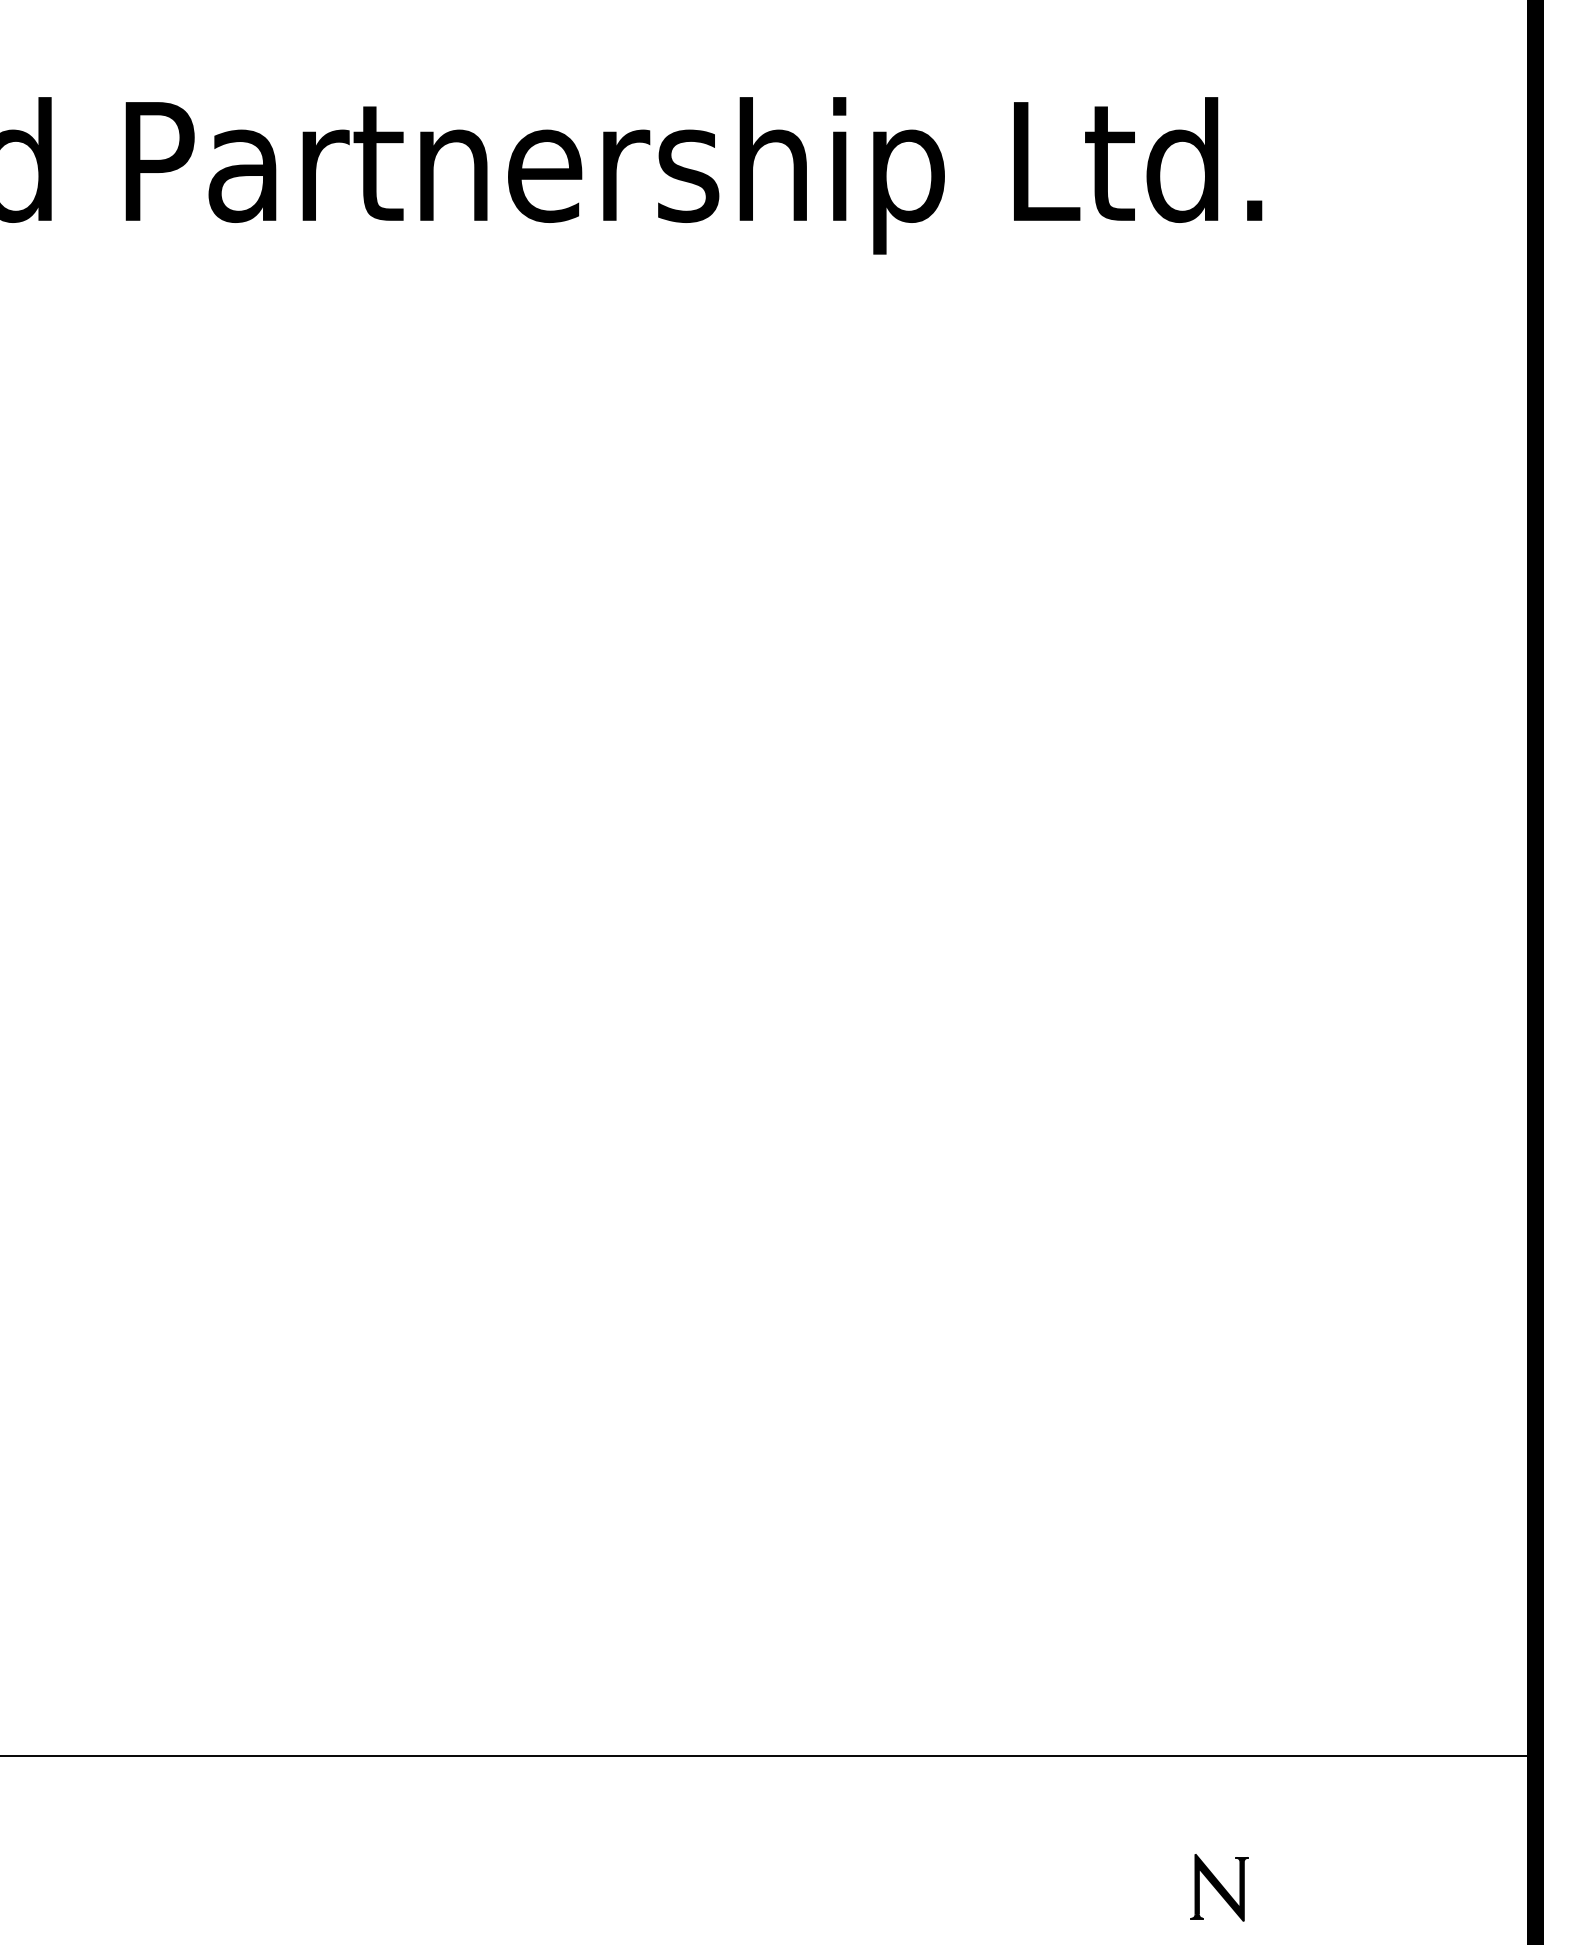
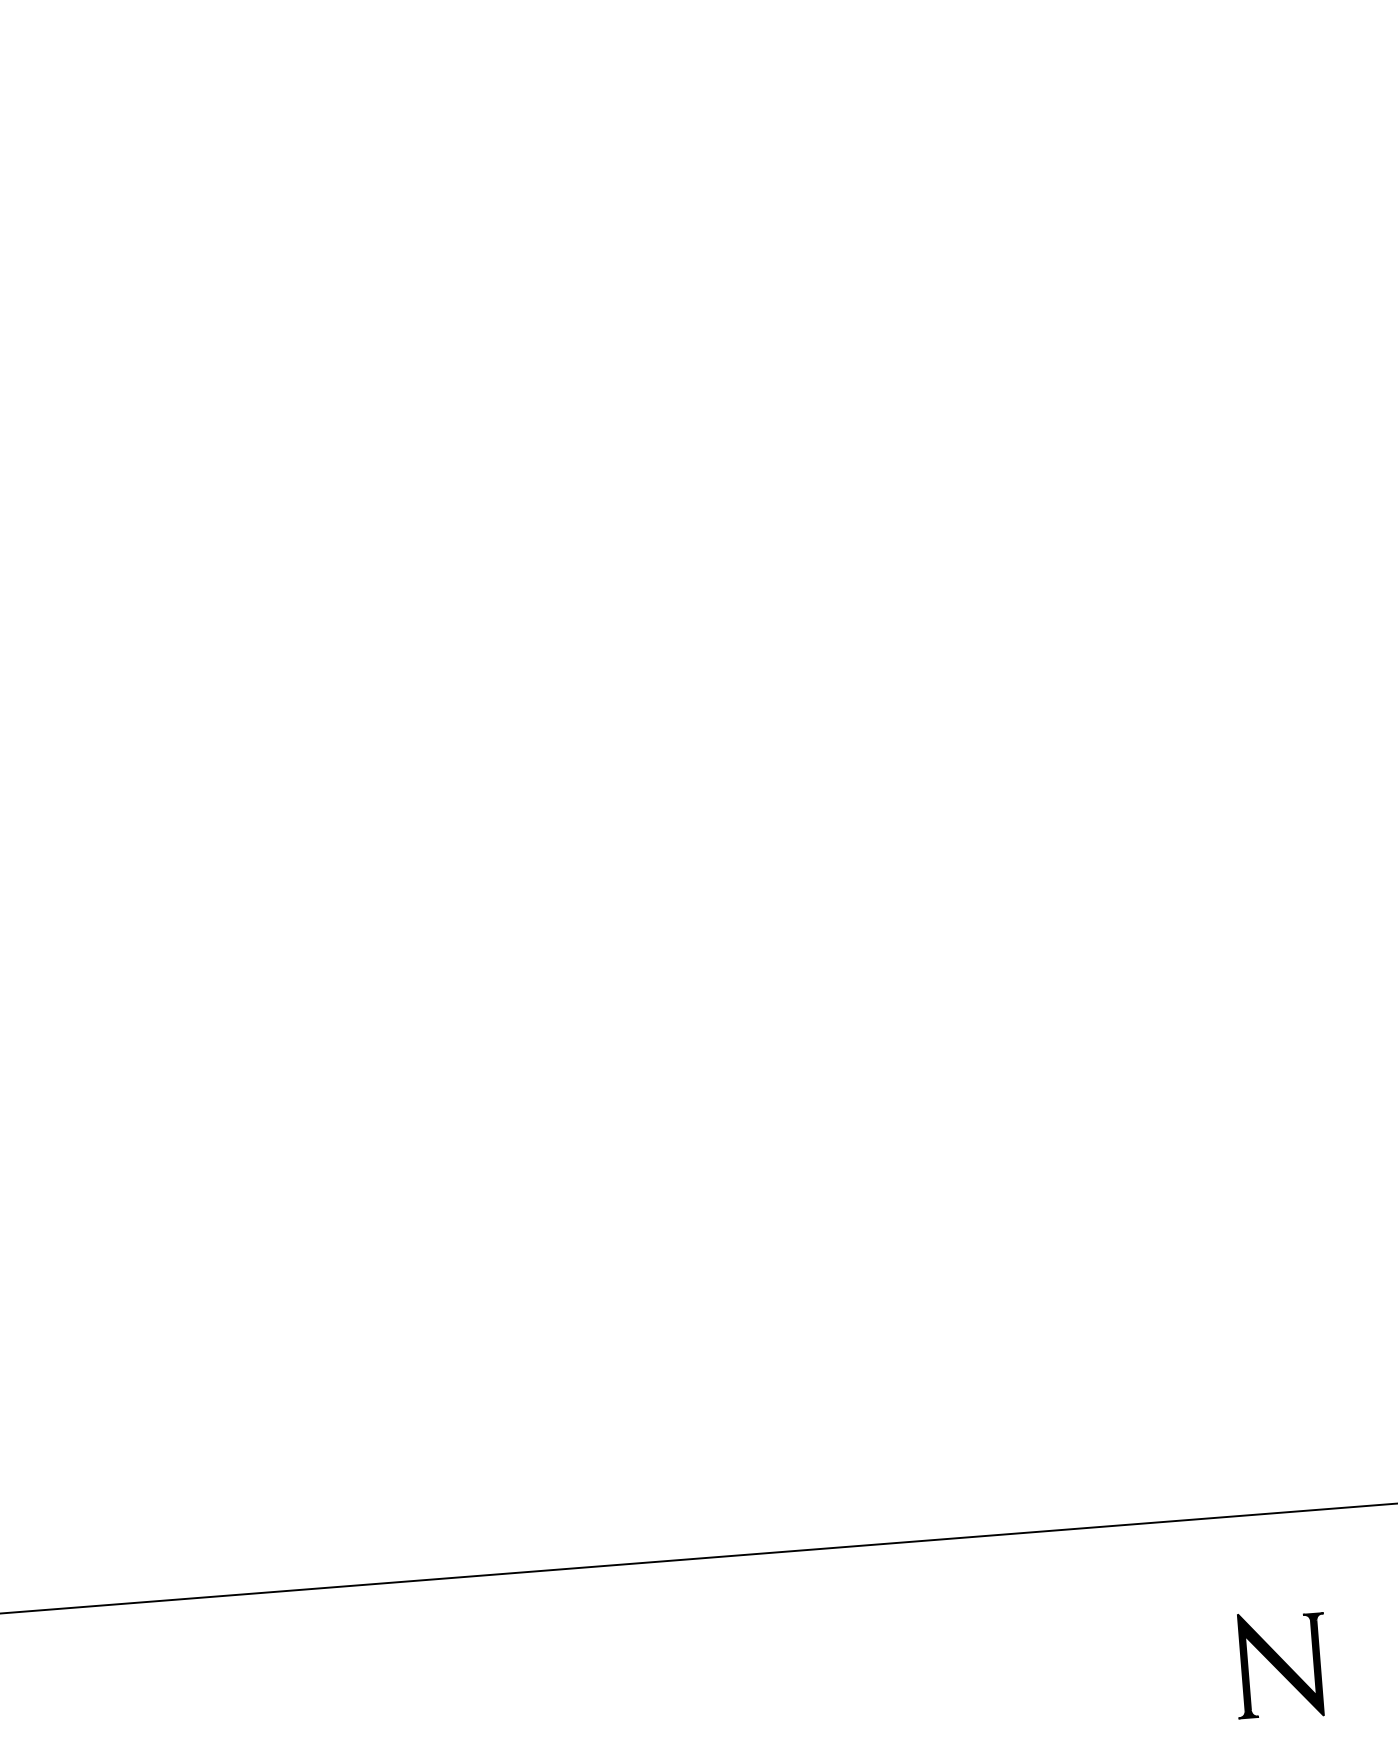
part: (1219, 1887) -> (1280, 1664), size x1.4

